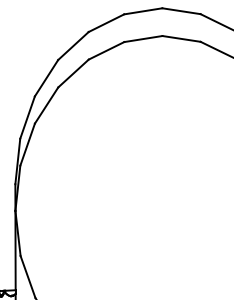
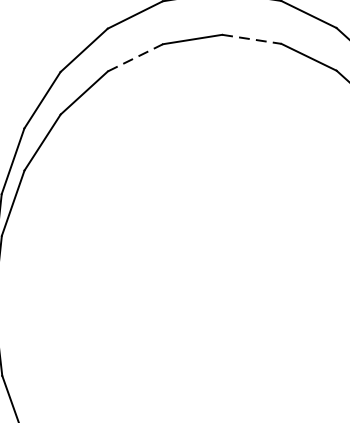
line: (182, 39) -> (253, 40), solid -> dashed
line: (106, 50) -> (135, 57), solid -> dashed

